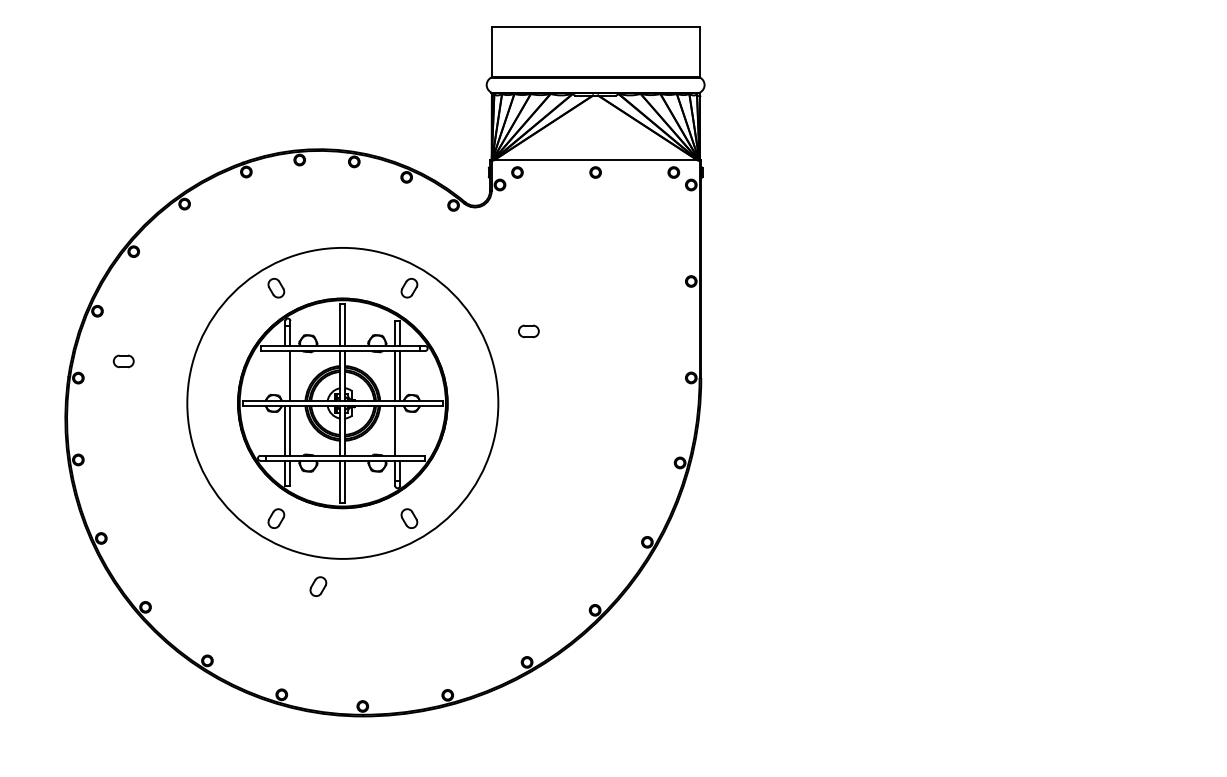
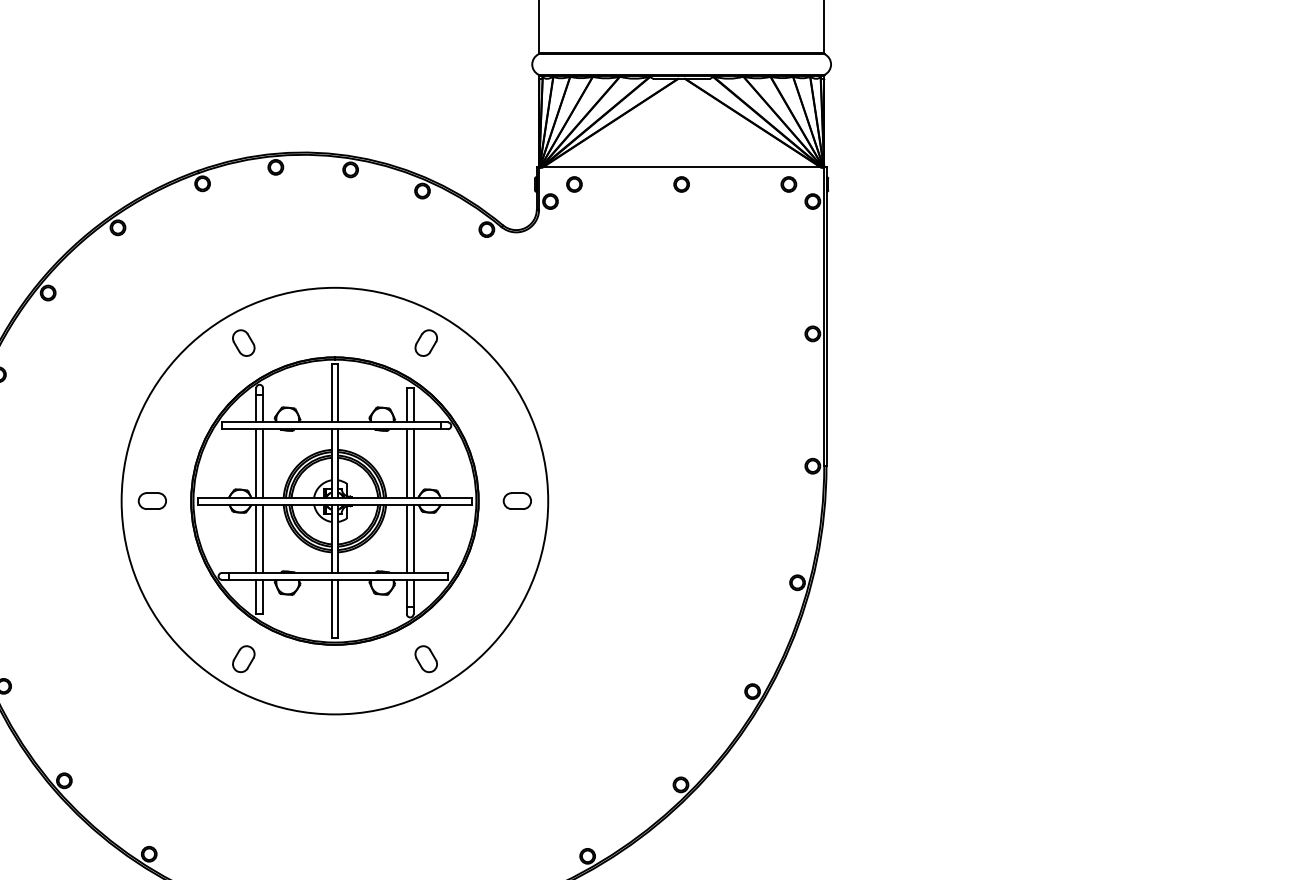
part: (528, 331) -> (516, 501), moved
part: (123, 361) -> (152, 501), moved
line: (285, 375) -> (256, 462), added
line: (400, 430) -> (414, 538), added
part: (318, 586) -> (301, 752), removed

